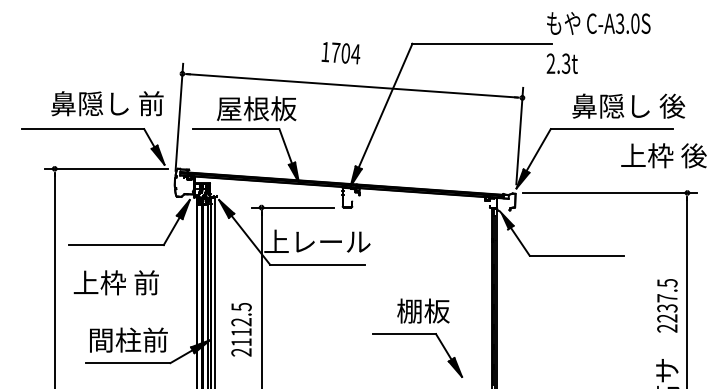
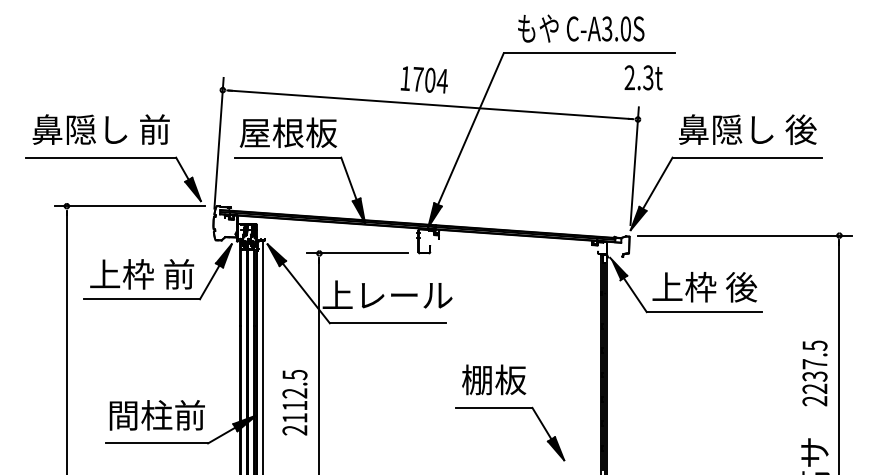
text: (599, 23) -> (581, 28), moved
text: (340, 52) -> (423, 79), moved
text: (562, 63) -> (643, 77), moved
text: (106, 103) -> (100, 129), moved
text: (628, 106) -> (747, 129), moved
text: (255, 108) -> (287, 132), moved
text: (663, 156) -> (704, 287), moved
text: (116, 282) -> (142, 274), moved
text: (423, 310) -> (494, 379), moved

